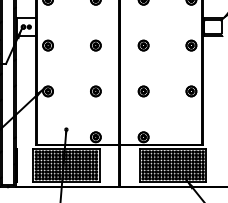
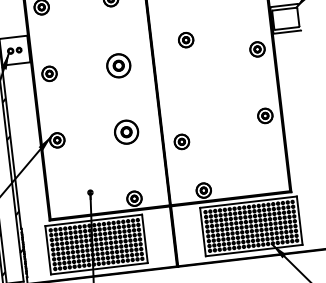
part: (95, 45) -> (118, 65), size x1.6
part: (143, 45) -> (185, 40), moved
part: (95, 91) -> (126, 132), size x1.6
part: (143, 91) -> (181, 142), moved

